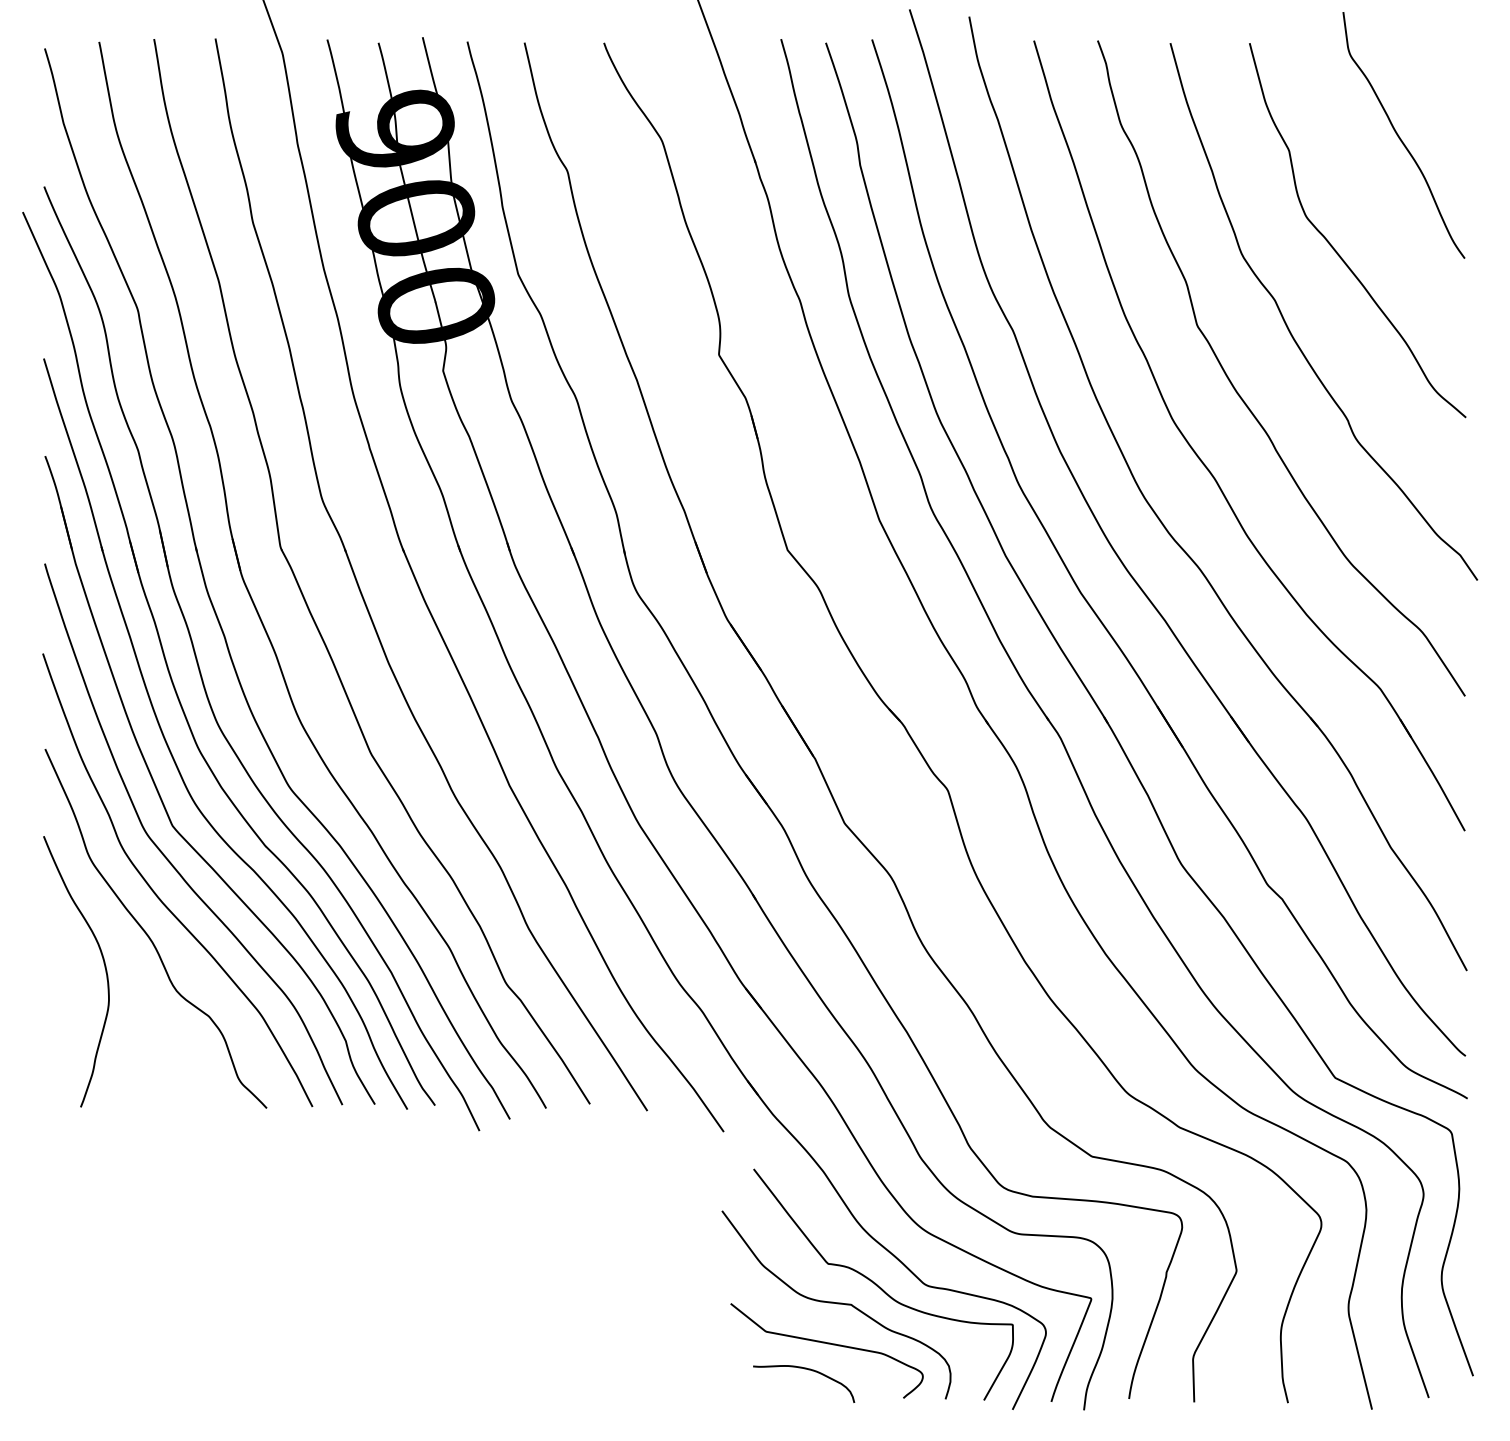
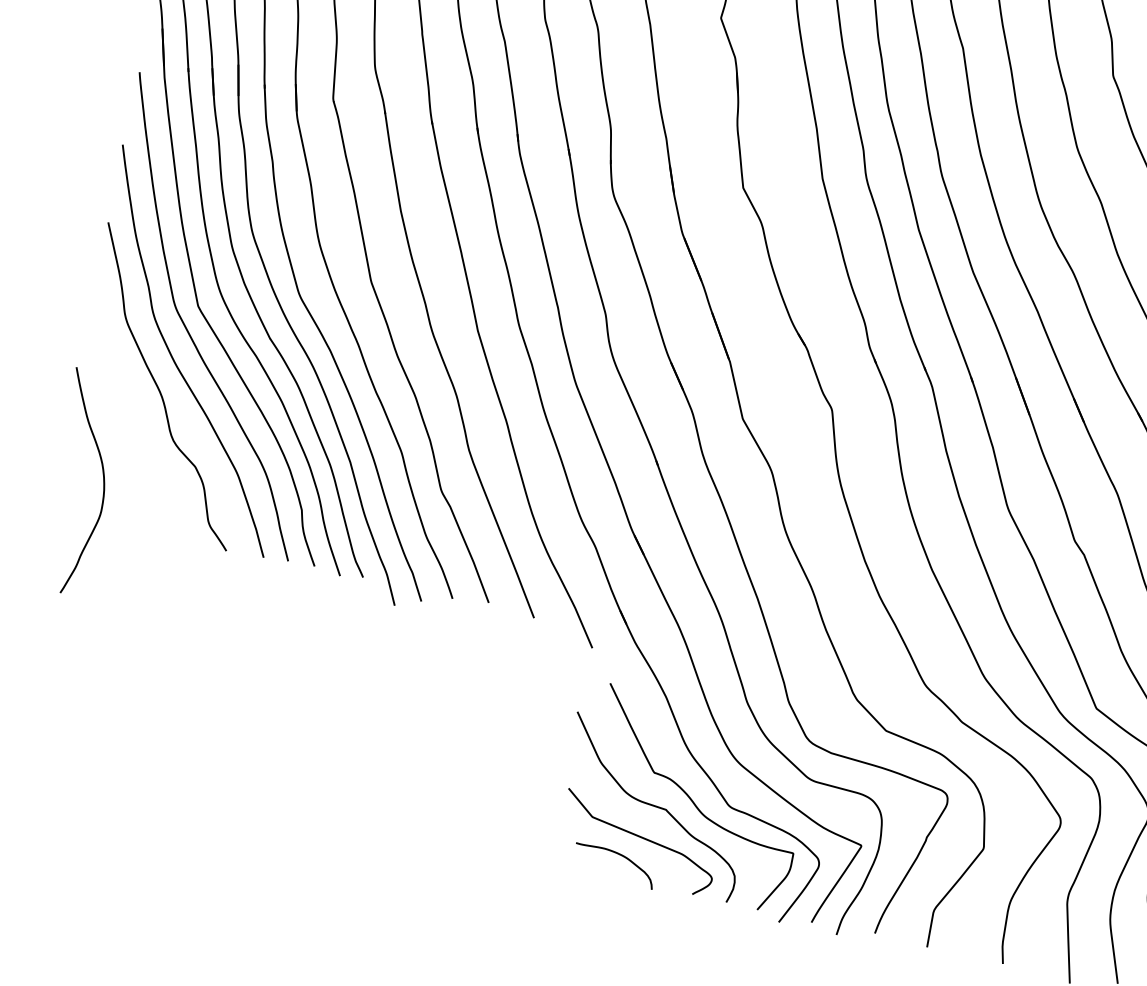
curve: (103, 963) -> (103, 480), moved

